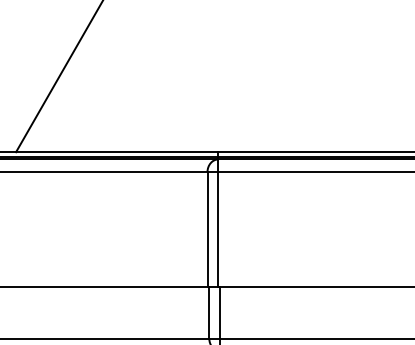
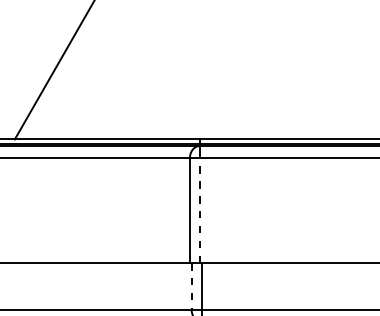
line: (218, 229) -> (200, 210), solid -> dashed
line: (209, 312) -> (191, 286), solid -> dashed

